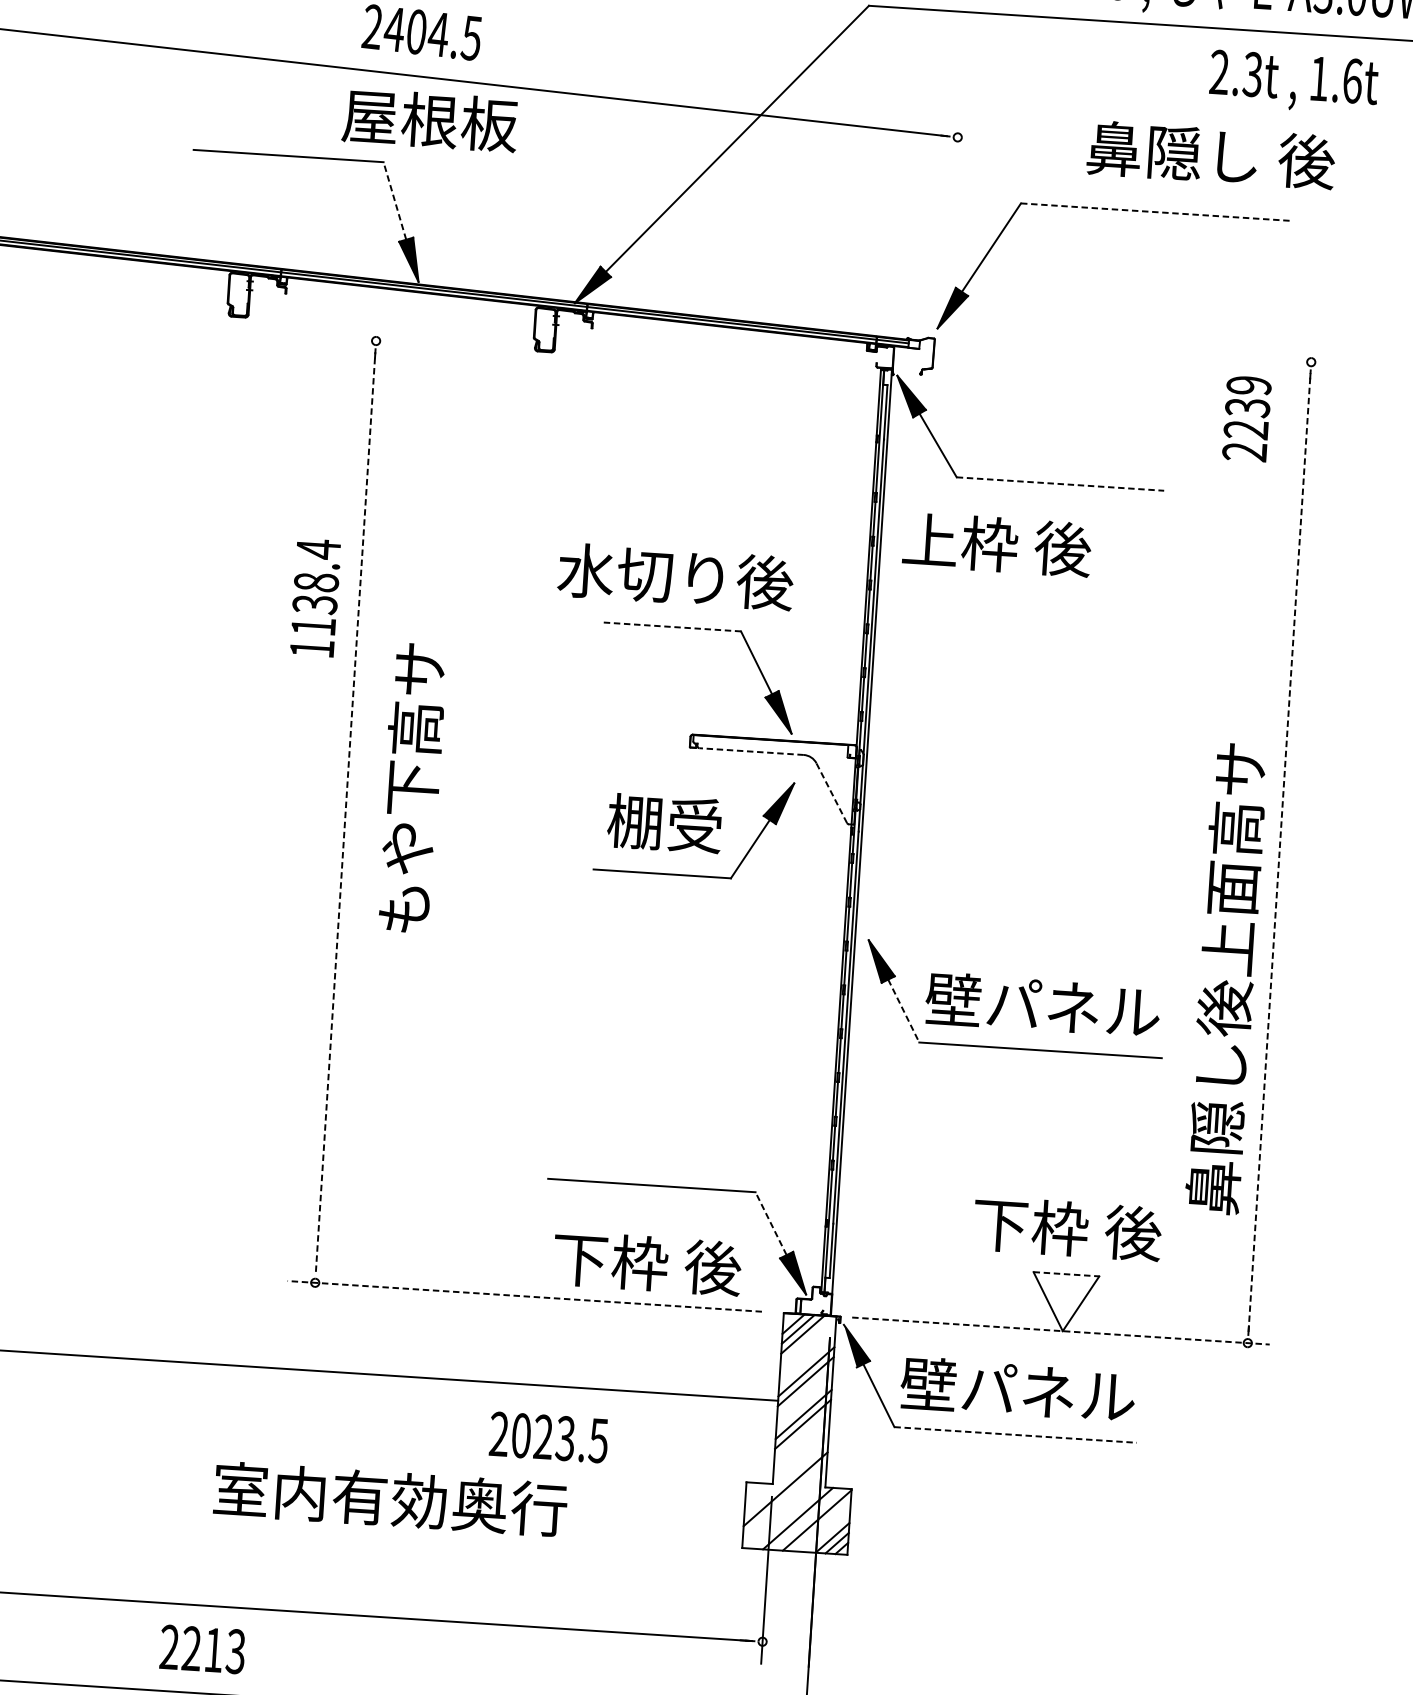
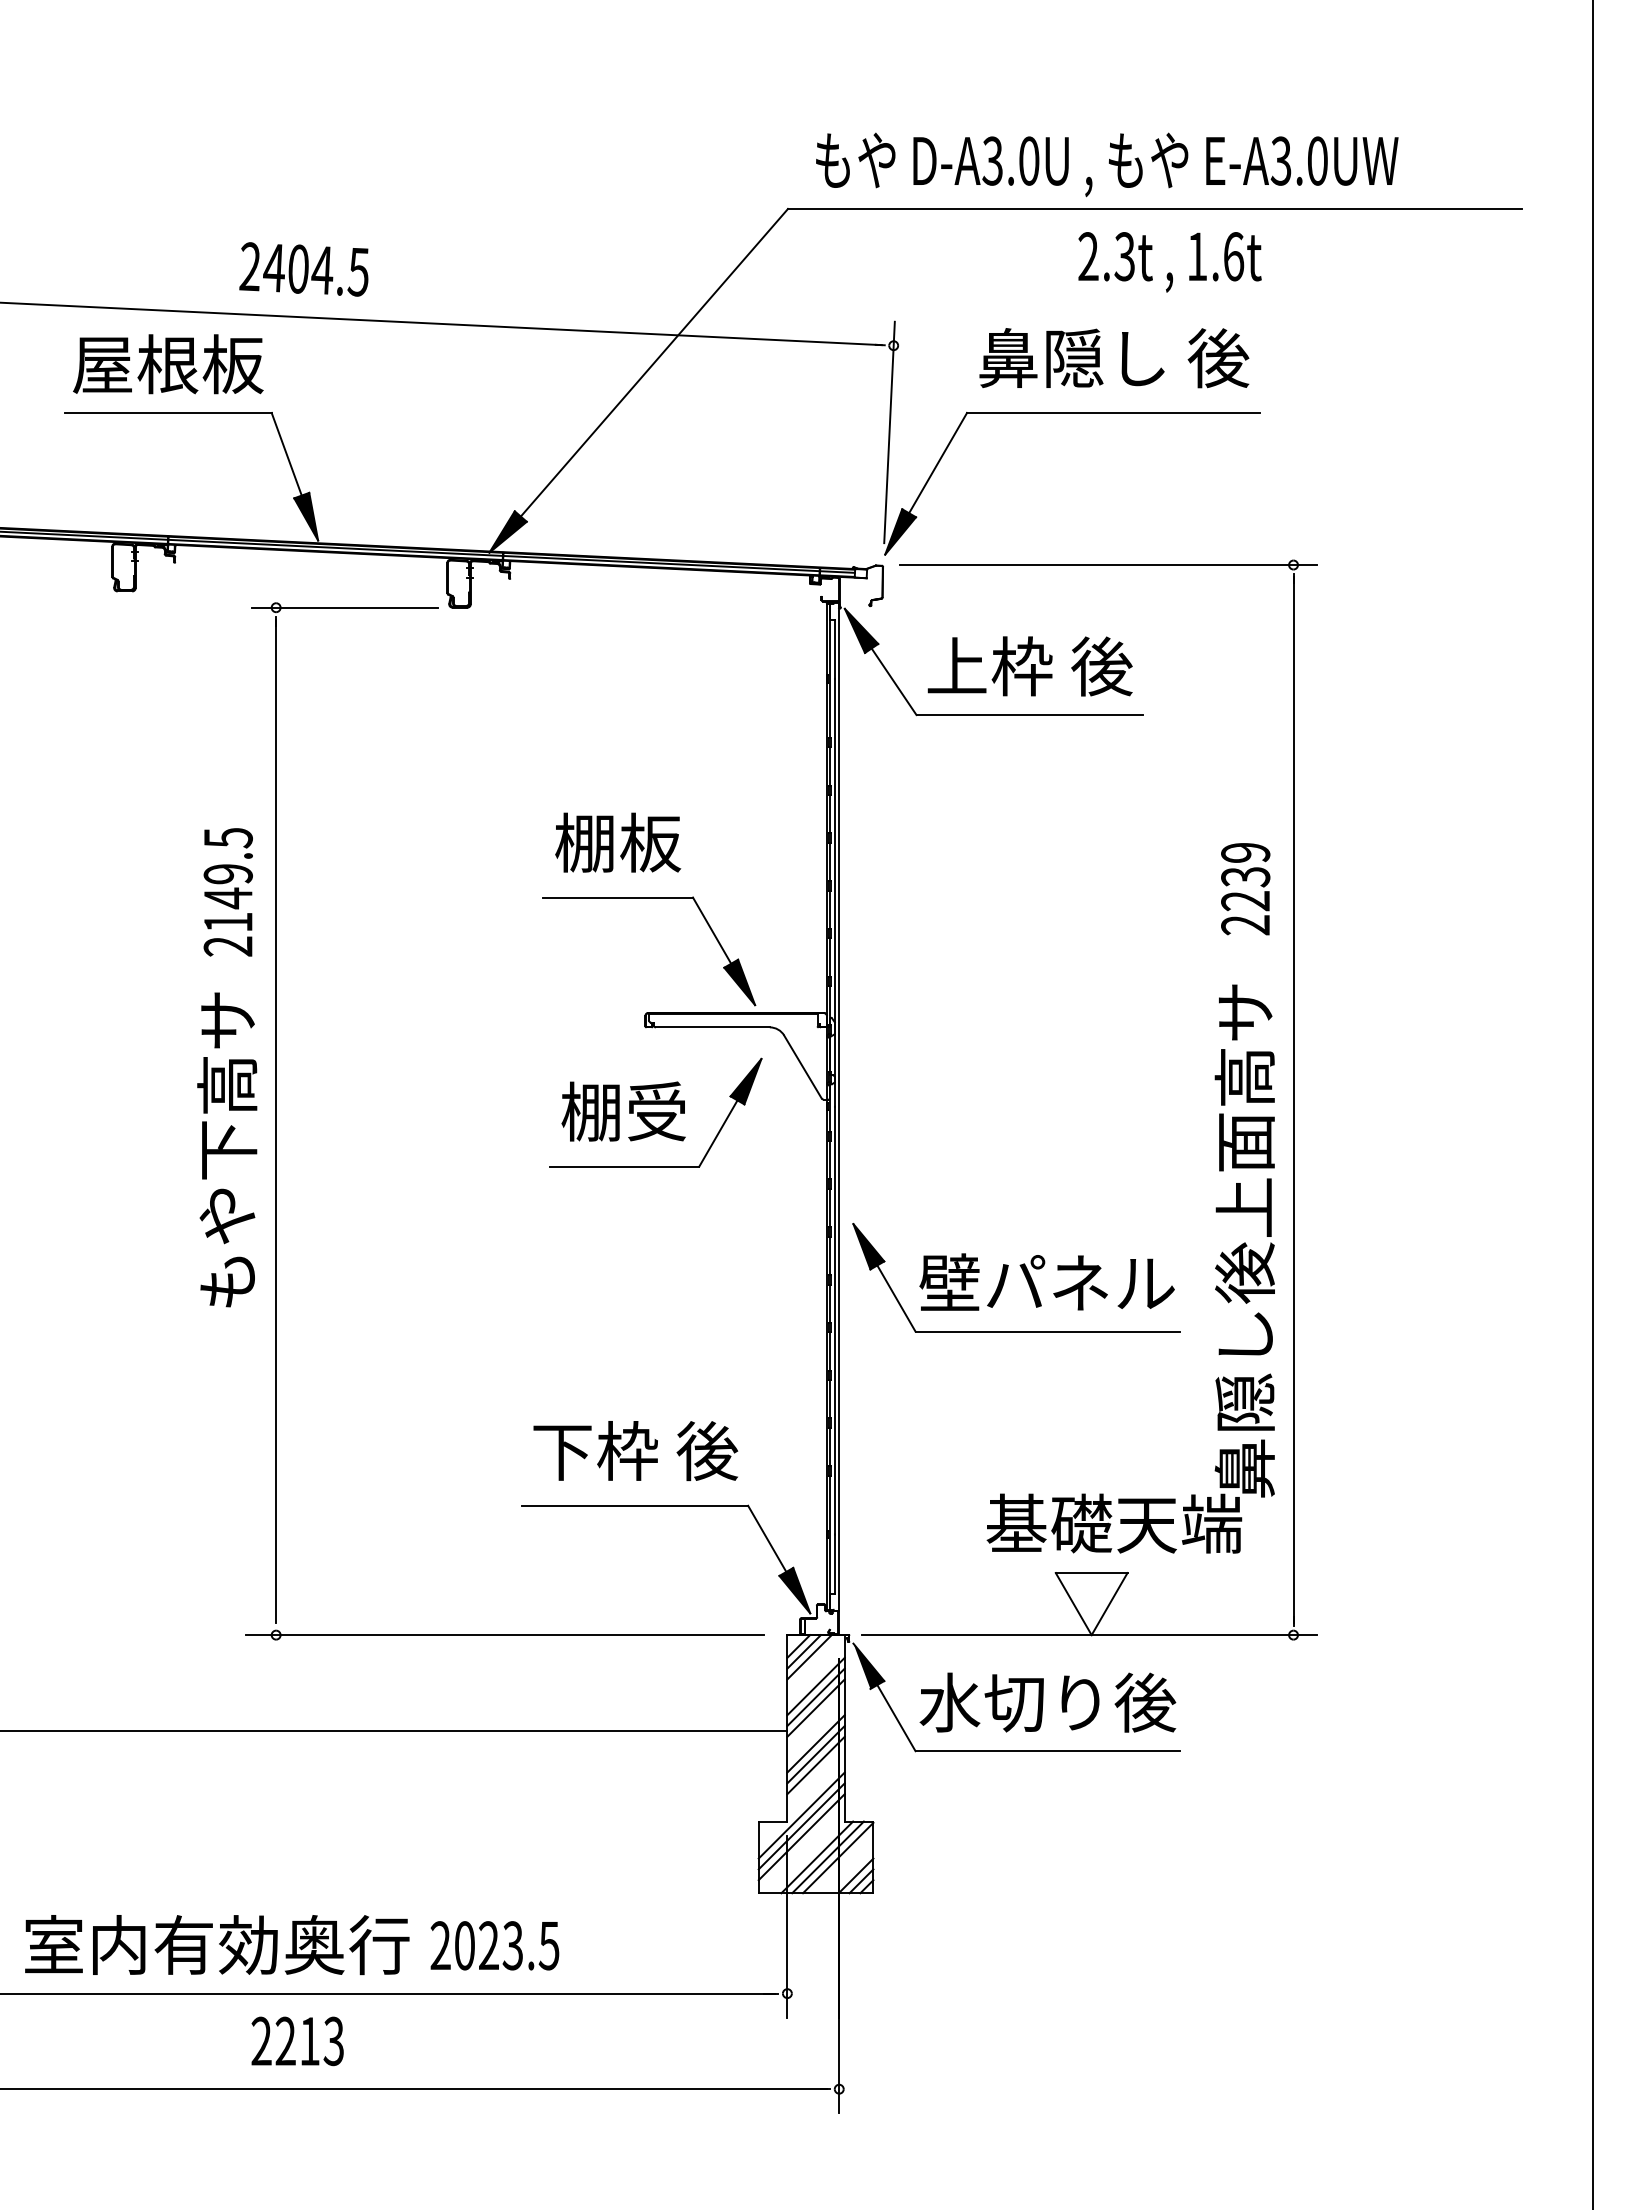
text: (1293, 82) -> (1169, 262), moved
text: (430, 120) -> (168, 364), moved
text: (1211, 155) -> (1114, 358), moved
line: (394, 201) -> (286, 454), dashed -> solid
line: (1155, 211) -> (1113, 412), dashed -> solid
line: (948, 216) -> (889, 432), added
line: (438, 344) -> (344, 607), added
line: (1141, 351) -> (1108, 565), added
text: (1246, 419) -> (1245, 889), moved
line: (1061, 484) -> (1030, 715), dashed -> solid
text: (996, 544) -> (1029, 666), moved
text: (676, 576) -> (618, 842), 水切り後 -> 棚板
text: (314, 598) -> (227, 891), 1138.4 -> 2149.5
line: (672, 626) -> (618, 897), dashed -> solid
line: (751, 751) -> (712, 1027), dashed -> solid
text: (411, 787) -> (227, 1149), moved
line: (831, 792) -> (802, 1066), dashed -> solid
line: (345, 812) -> (276, 1121), dashed -> solid
line: (1279, 852) -> (1293, 1099), dashed -> solid
line: (903, 1011) -> (896, 1298), dashed -> solid
line: (771, 1223) -> (767, 1538), dashed -> solid
text: (1090, 1230) -> (1114, 1523), 下枠 後 -> 基礎天端
text: (647, 1263) -> (635, 1450), moved
line: (1066, 1274) -> (1091, 1573), dashed -> solid
line: (524, 1296) -> (504, 1635), dashed -> solid
line: (1060, 1331) -> (1089, 1635), dashed -> solid
line: (806, 1361) -> (815, 1686), added
text: (1018, 1390) -> (1047, 1702), 壁パネル -> 水切り後
line: (801, 1434) -> (815, 1765), added
line: (1016, 1435) -> (1048, 1751), dashed -> solid
text: (548, 1437) -> (494, 1945), moved
line: (786, 1479) -> (801, 1815), added
text: (390, 1499) -> (217, 1945), moved
line: (784, 1499) -> (801, 1837), added
line: (807, 1519) -> (827, 1857), added
text: (202, 1649) -> (297, 2041), moved

